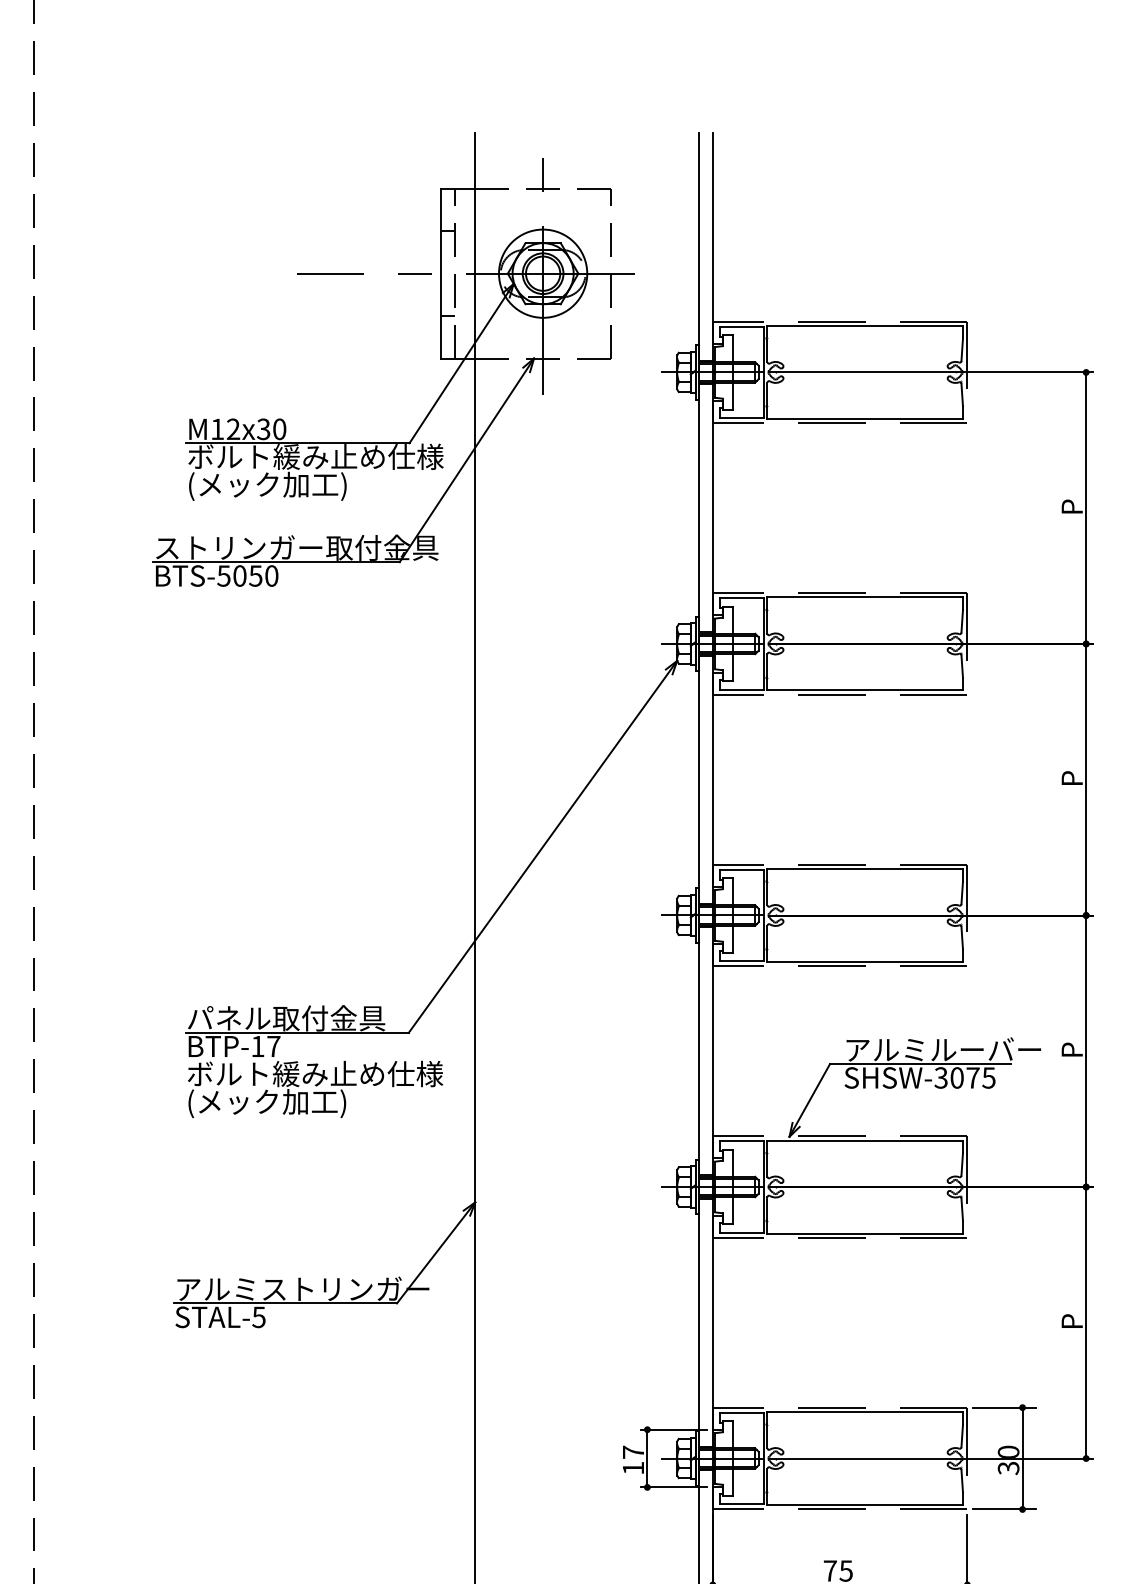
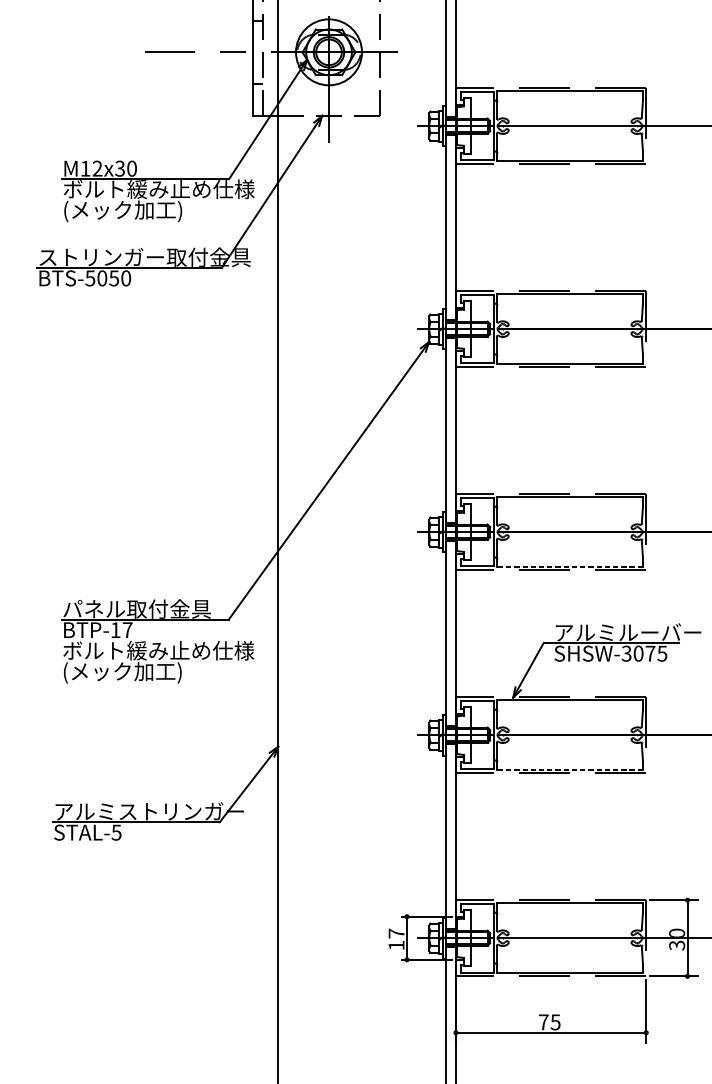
line: (865, 961) -> (570, 566), solid -> dashed
line: (865, 1233) -> (570, 769), solid -> dashed

